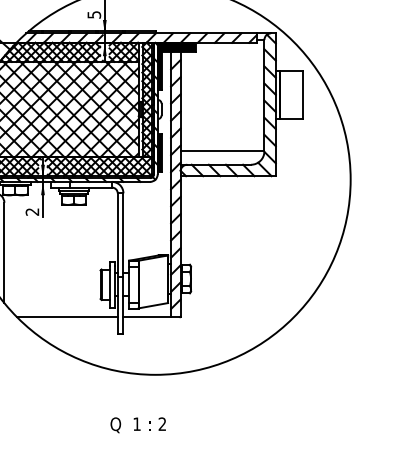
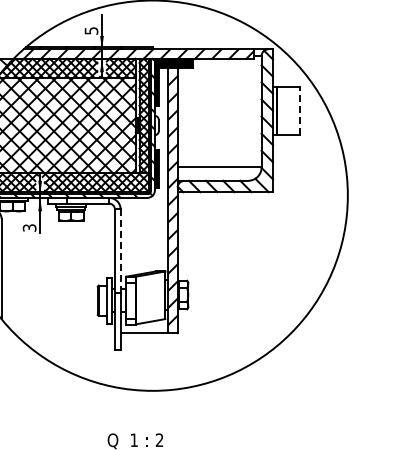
line: (302, 95) -> (299, 111), solid -> dashed
text: (32, 211) -> (29, 227), 2 -> 3
line: (123, 235) -> (120, 251), solid -> dashed
line: (67, 317) -> (64, 333), removed

